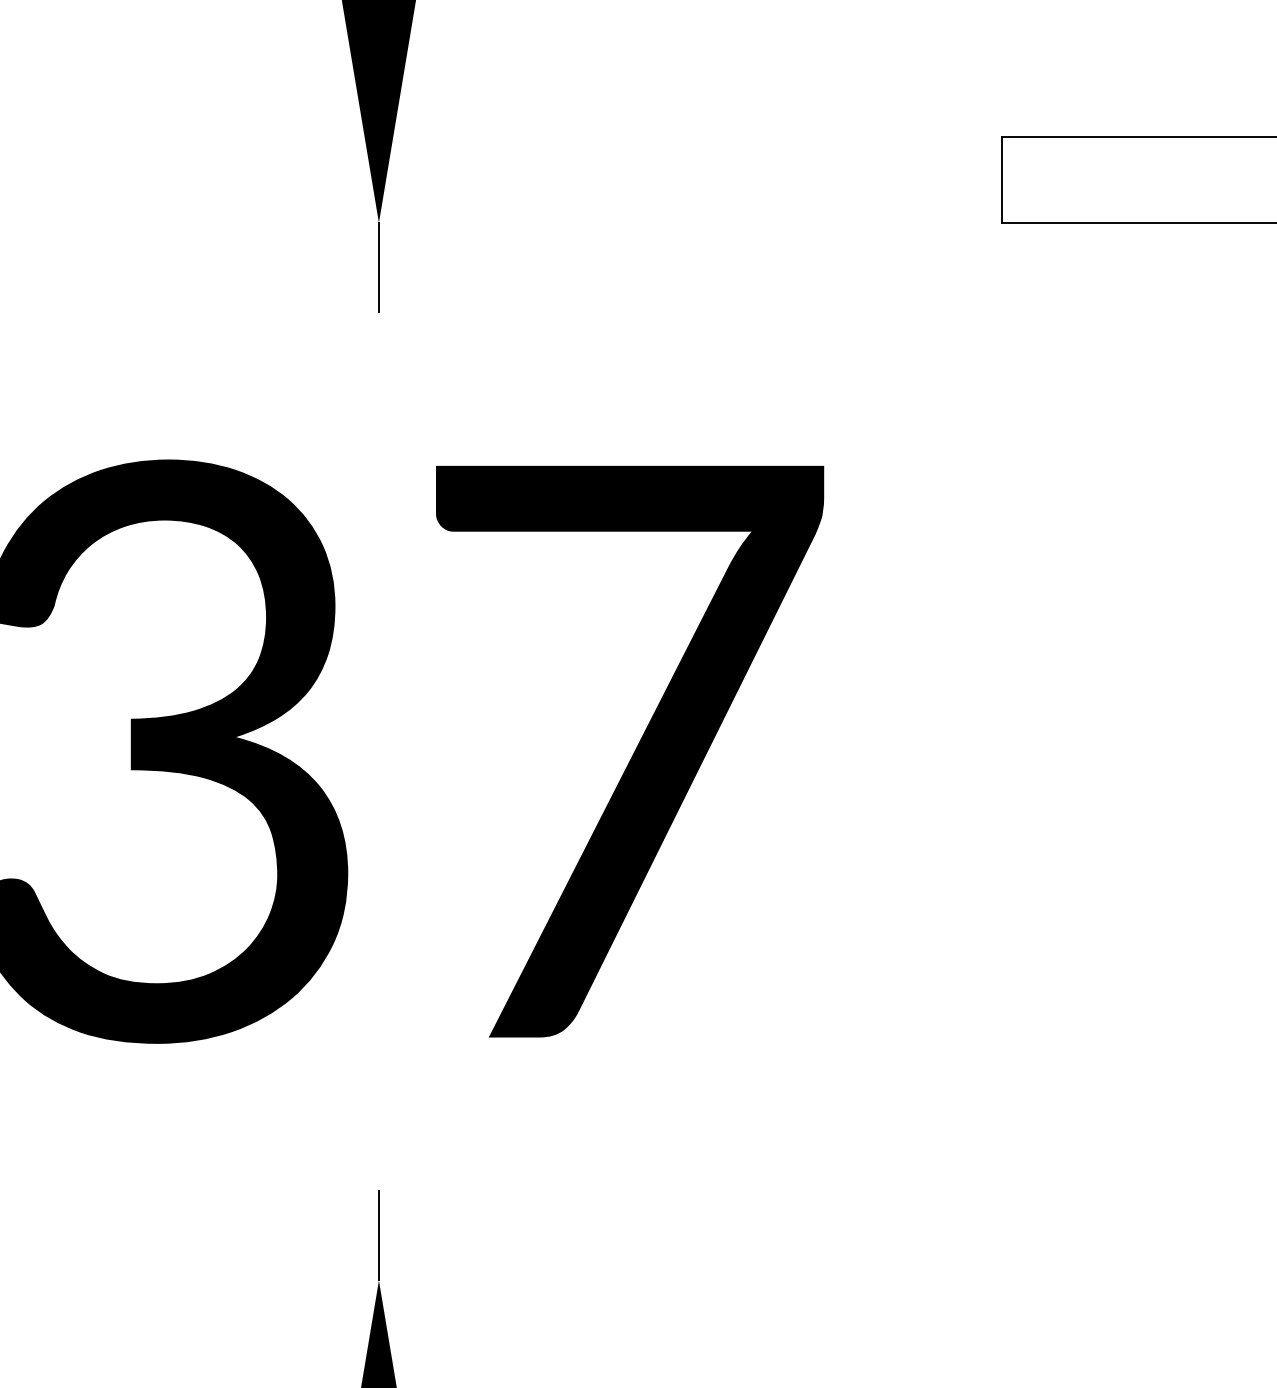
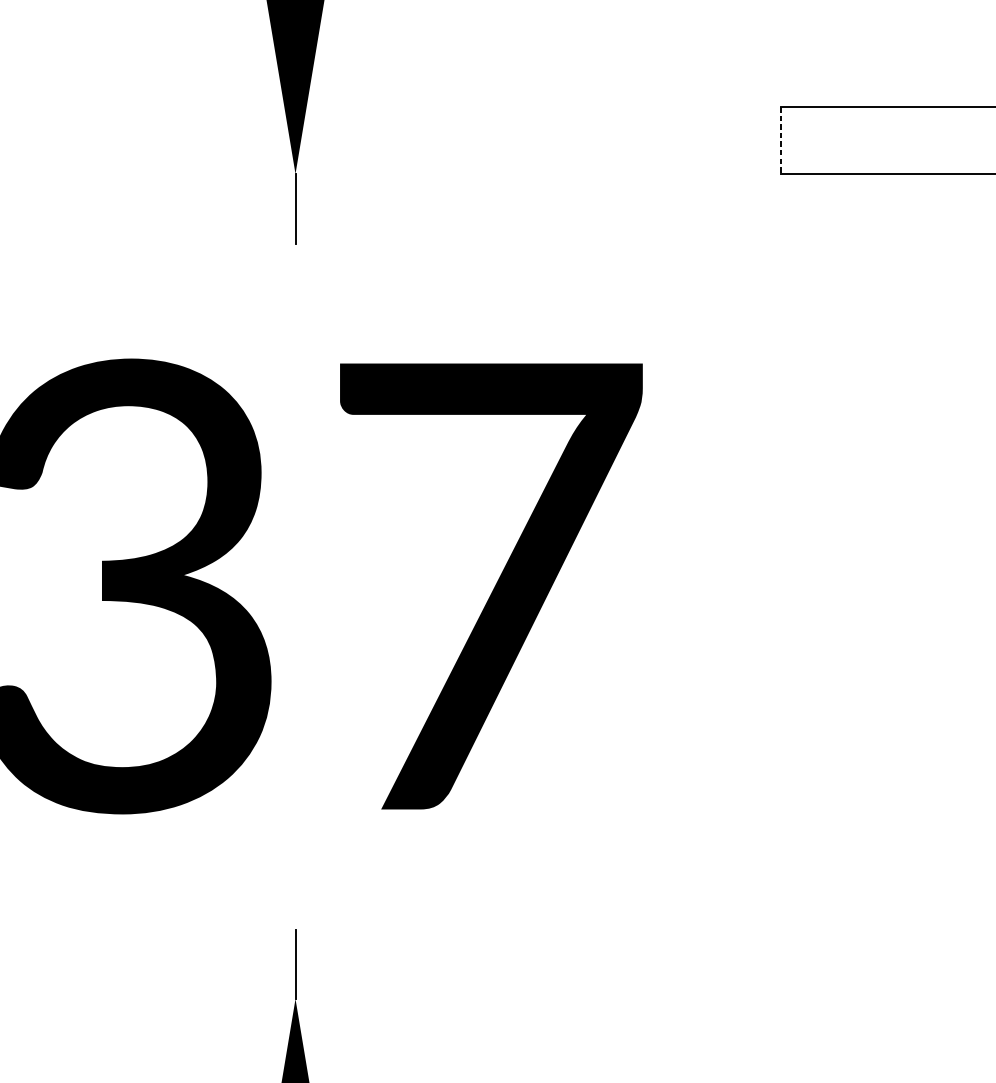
line: (1001, 180) -> (781, 140), solid -> dashed

